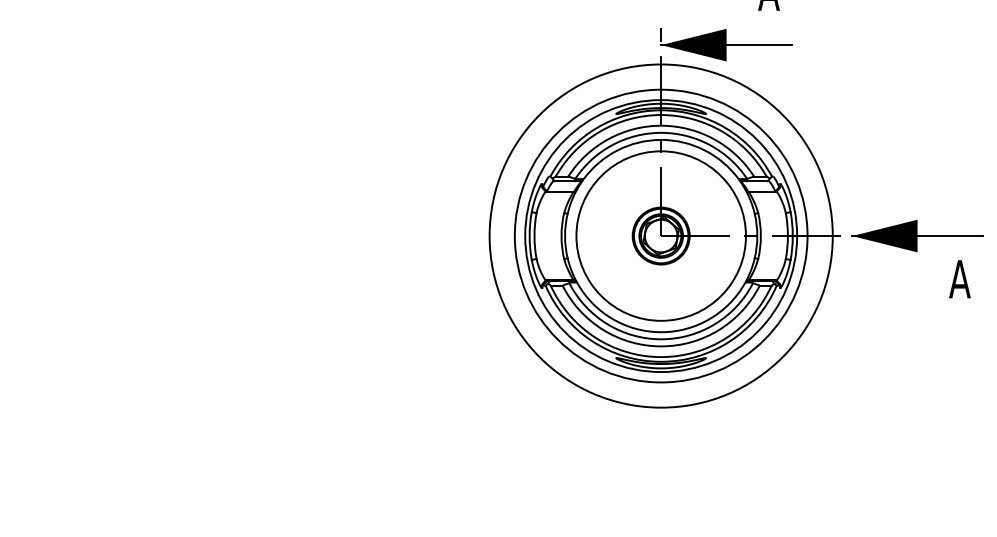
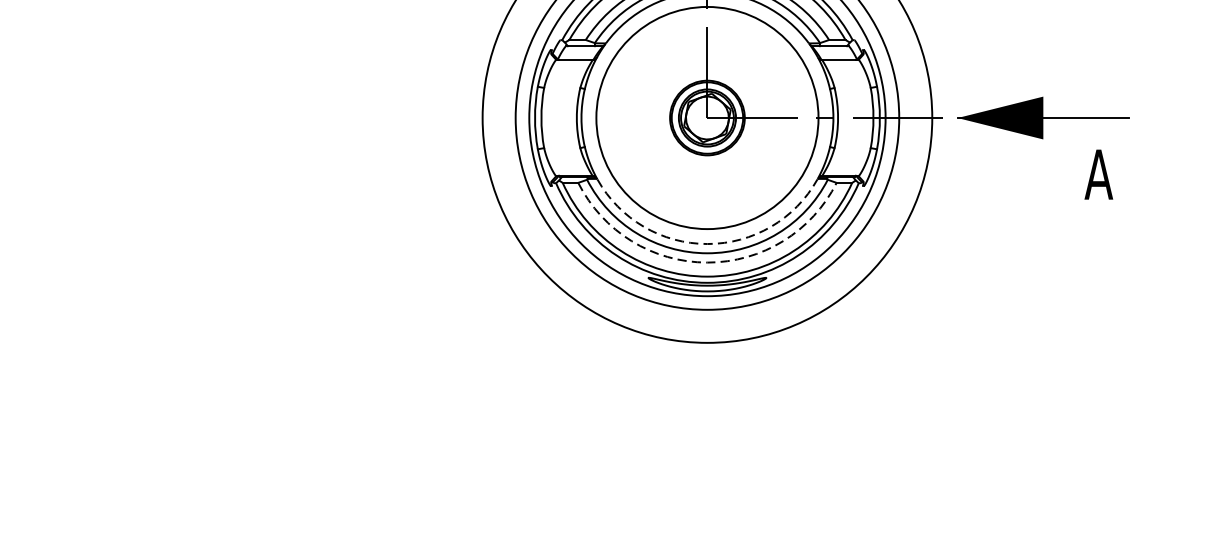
arc: (661, 332) -> (707, 244), solid -> dashed
arc: (661, 346) -> (707, 262), solid -> dashed

